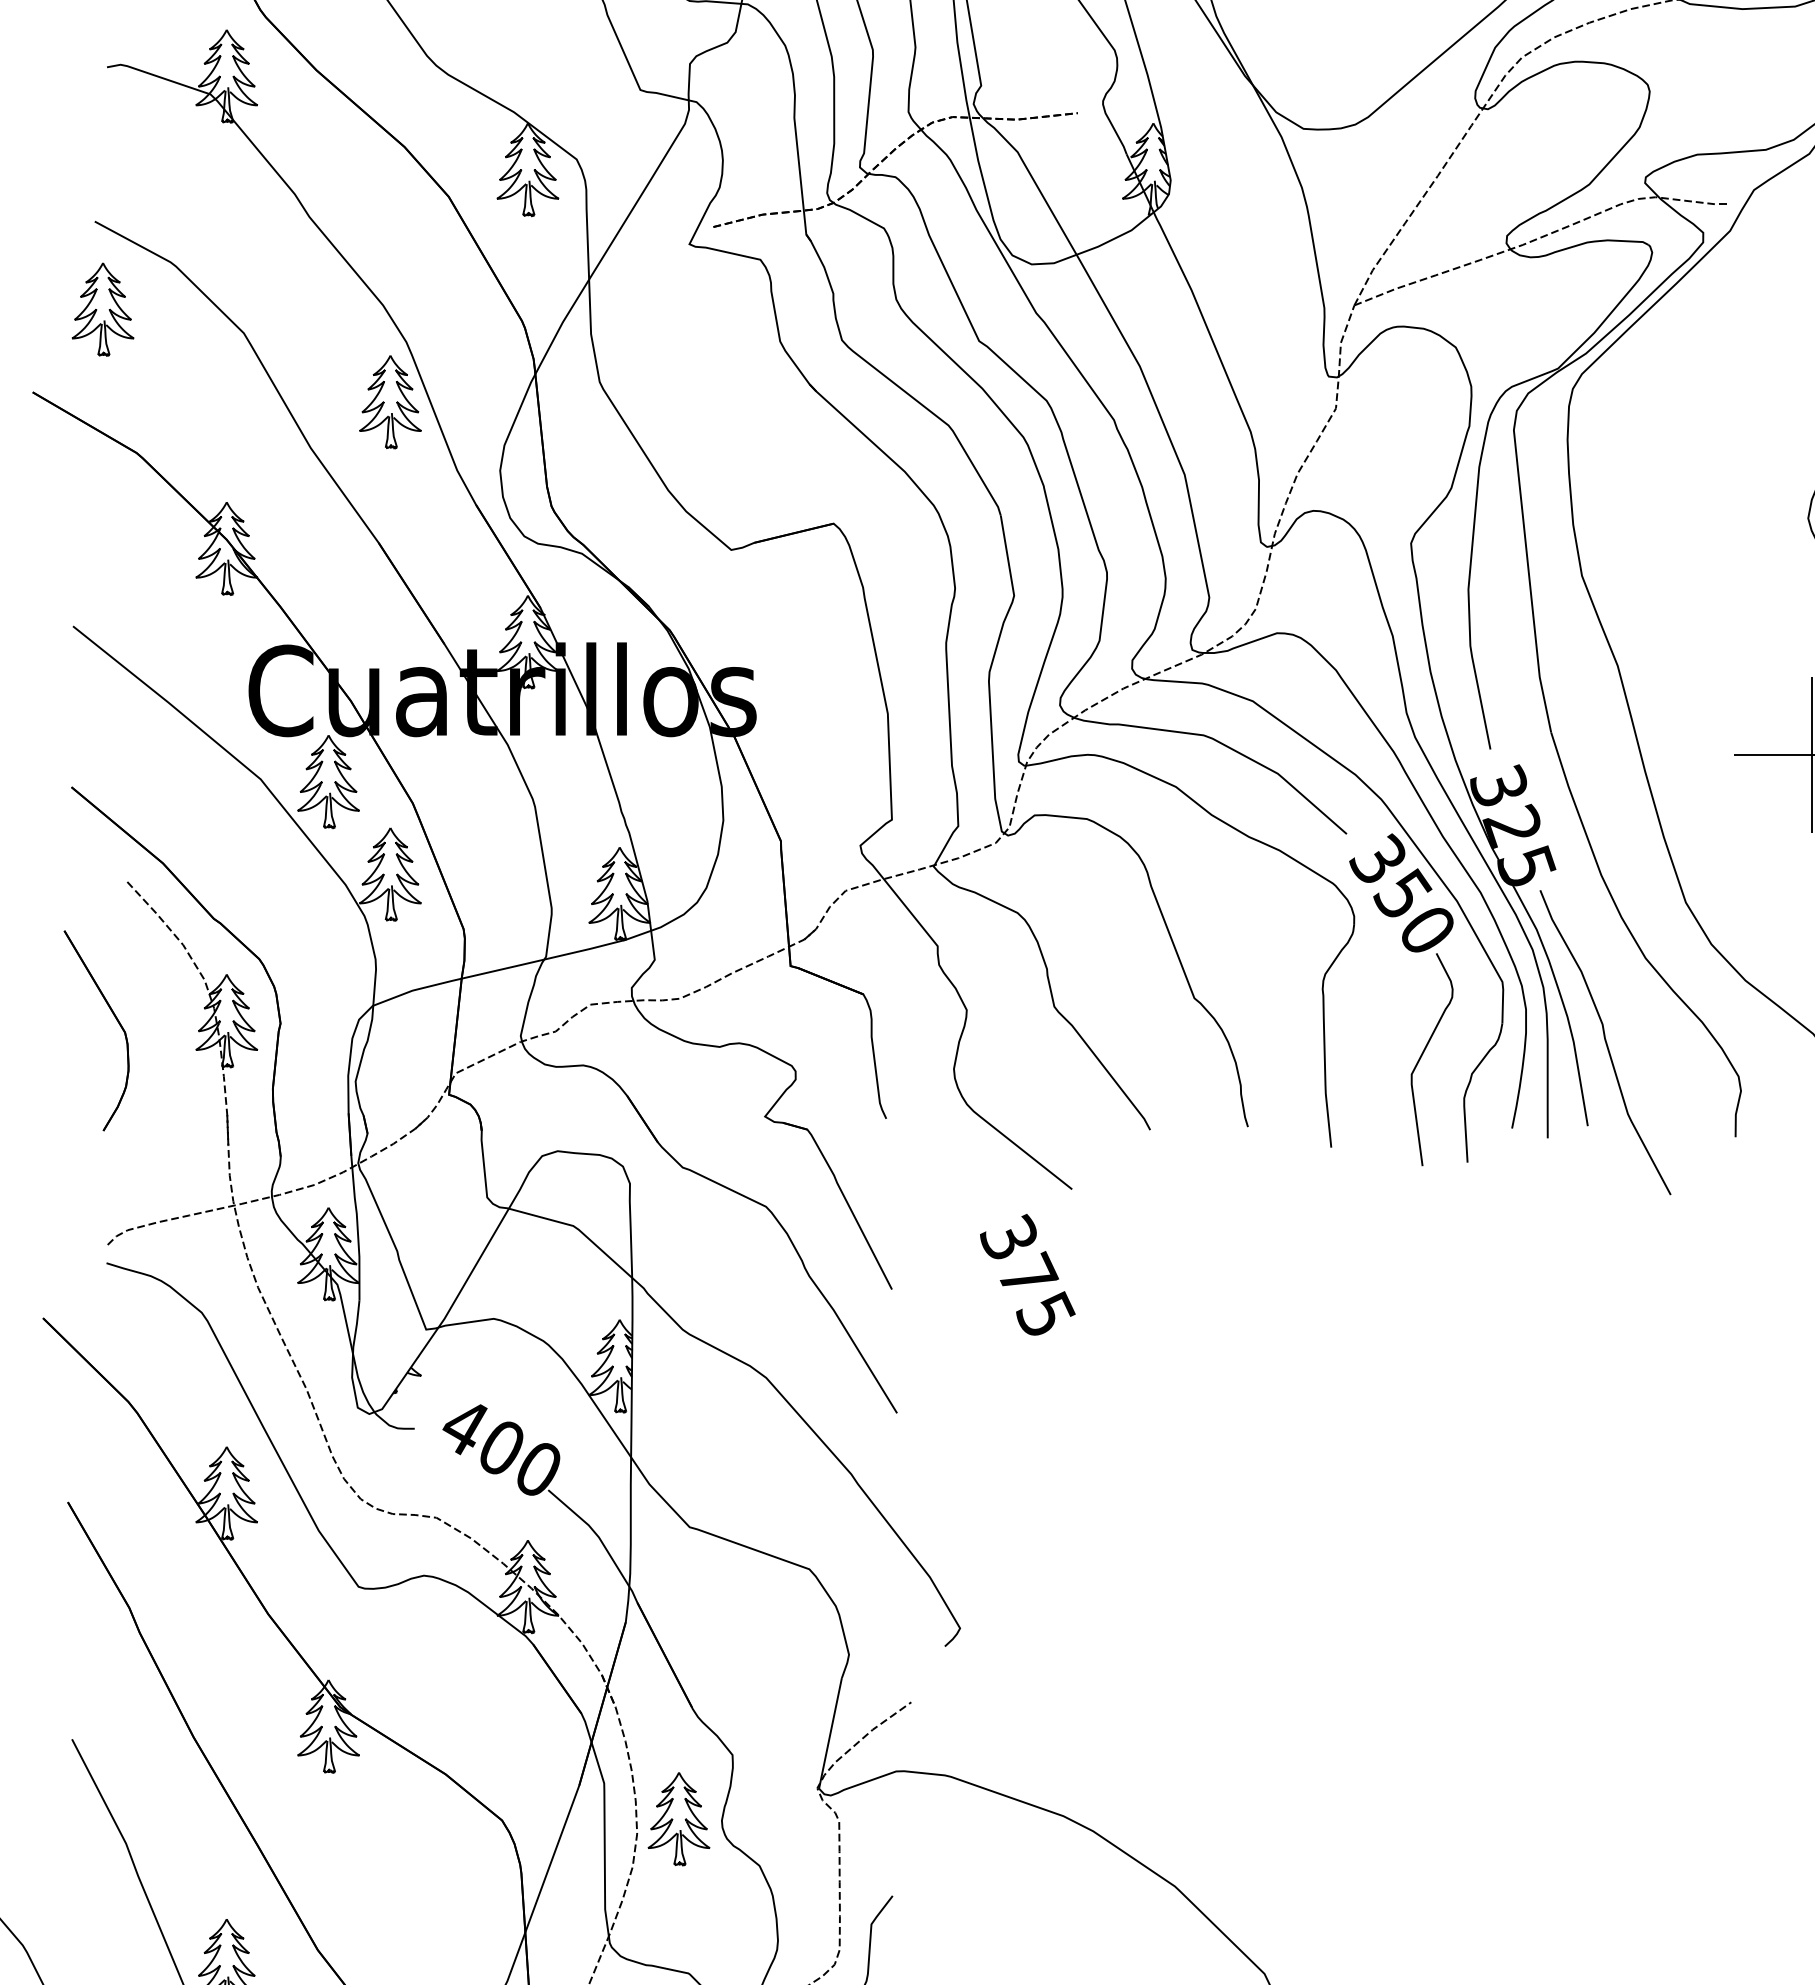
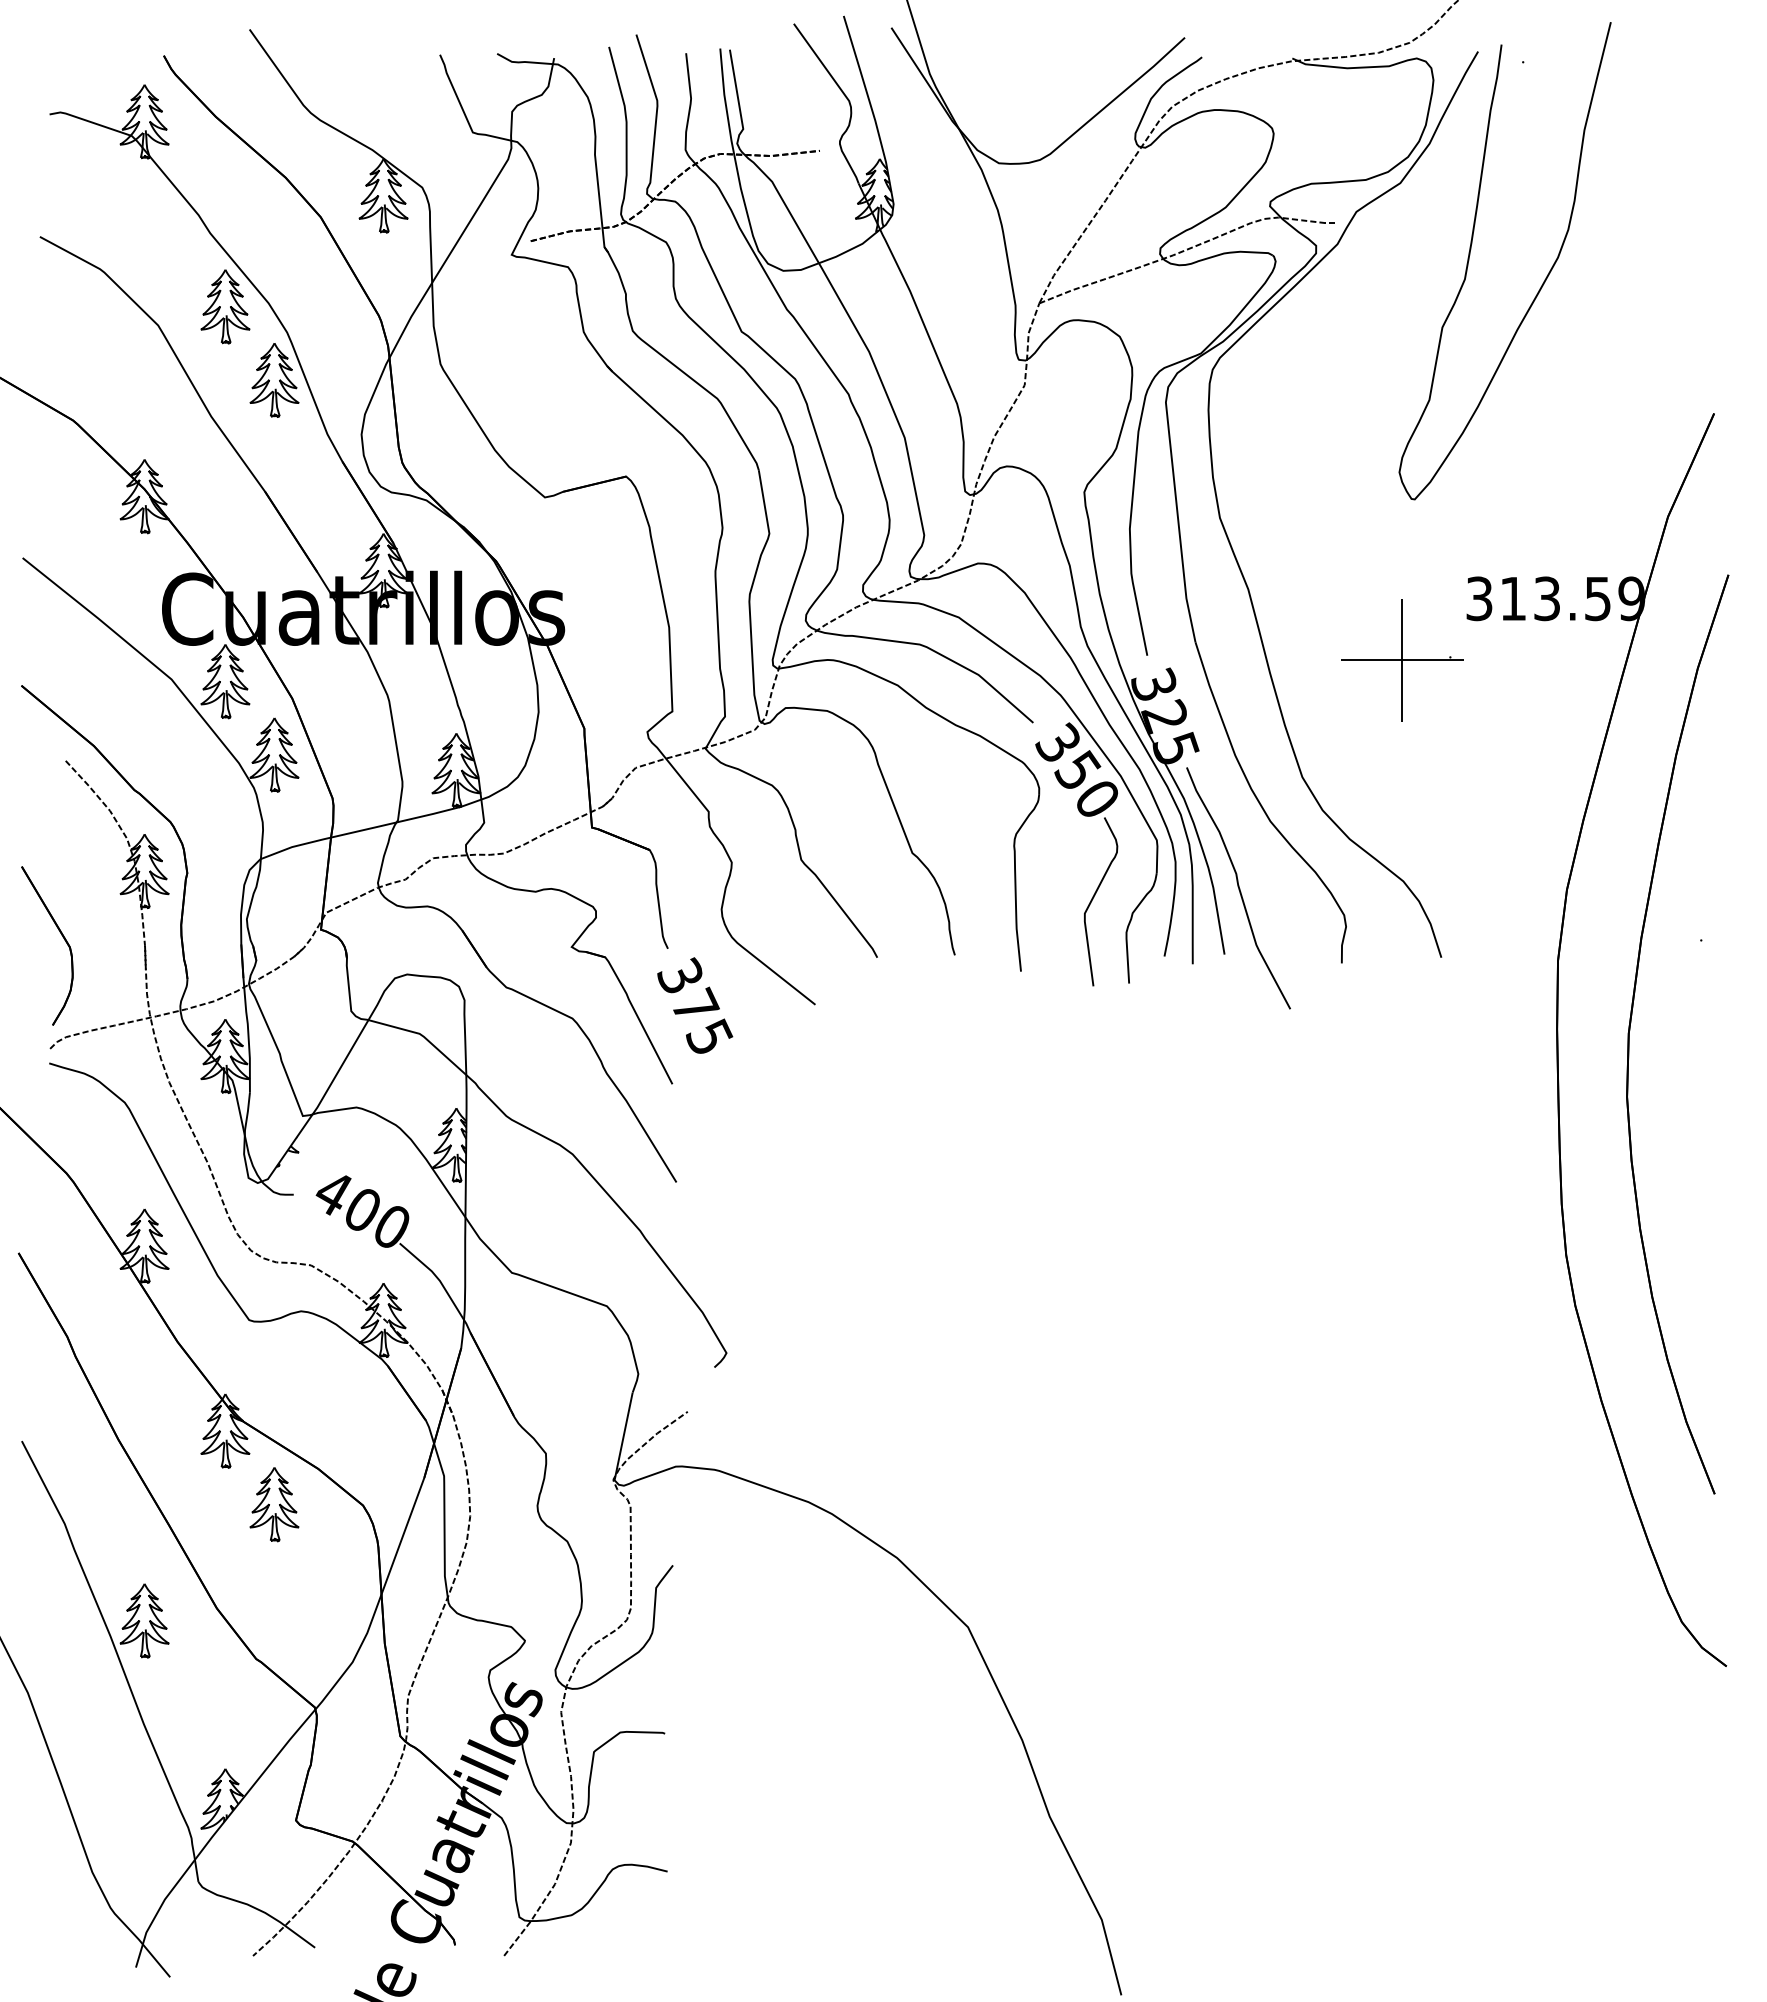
part: (103, 309) -> (225, 306), moved
part: (115, 1020) -> (62, 937), moved
text: (1028, 1274) -> (695, 1005), moved
part: (679, 1819) -> (274, 1504), moved

